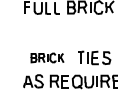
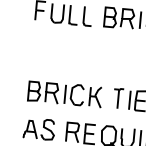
part: (47, 57) -> (65, 93), size x1.43

